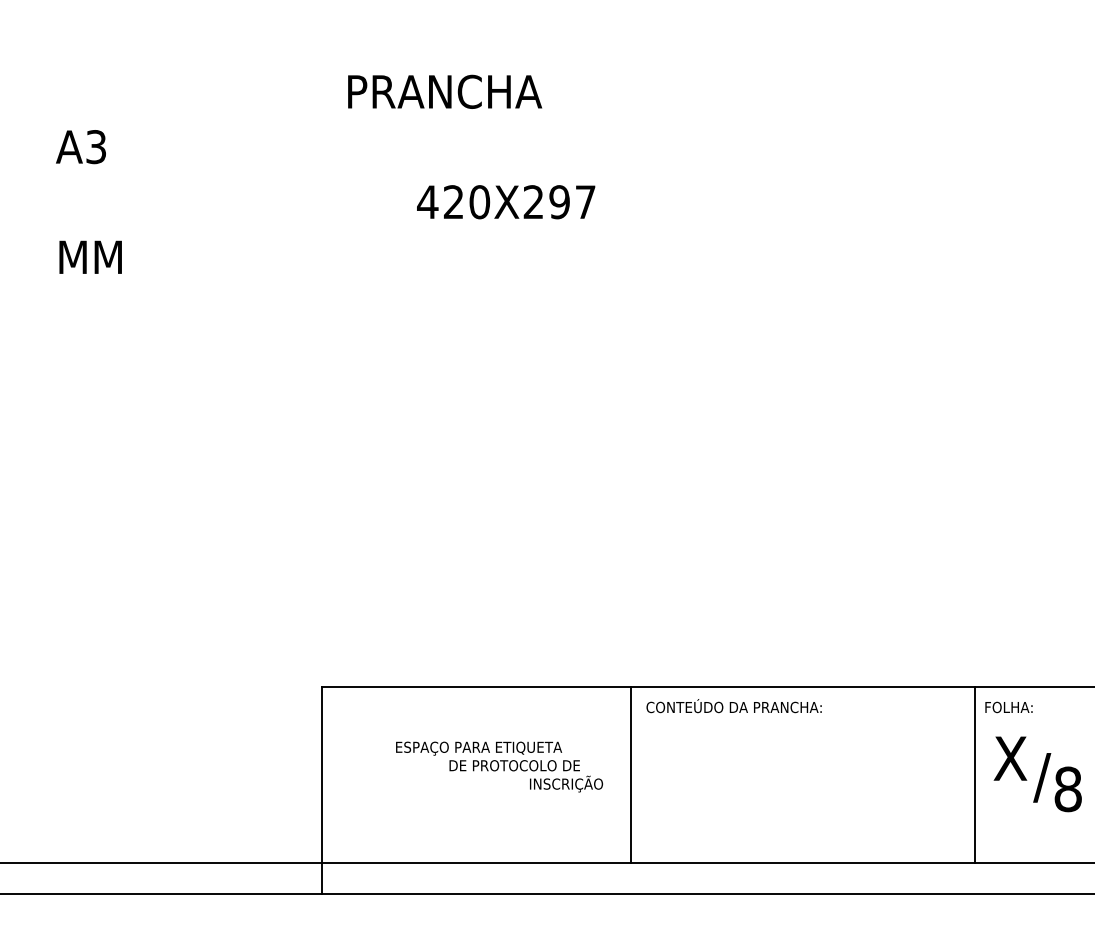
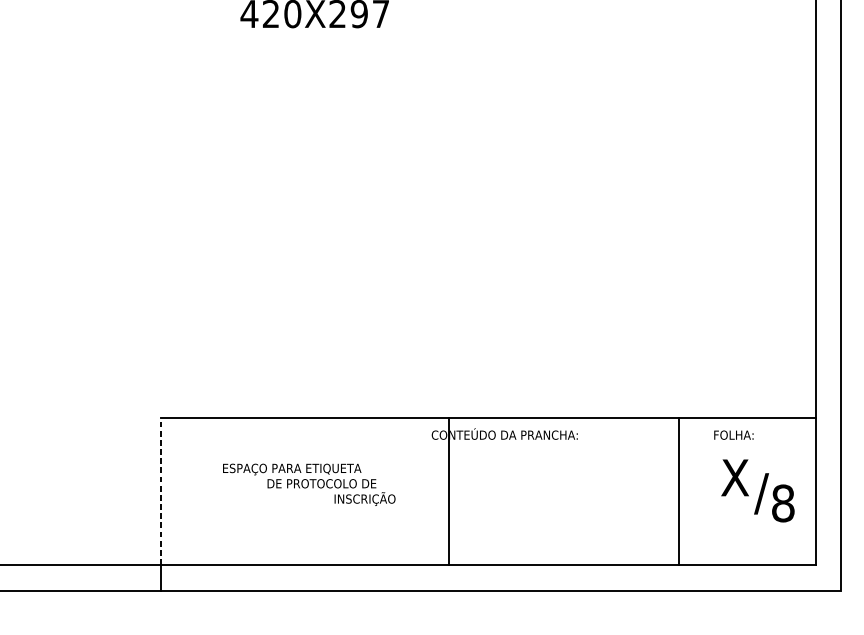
line: (321, 774) -> (160, 491), solid -> dashed
line: (630, 774) -> (449, 491), moved
line: (974, 774) -> (678, 491), moved

